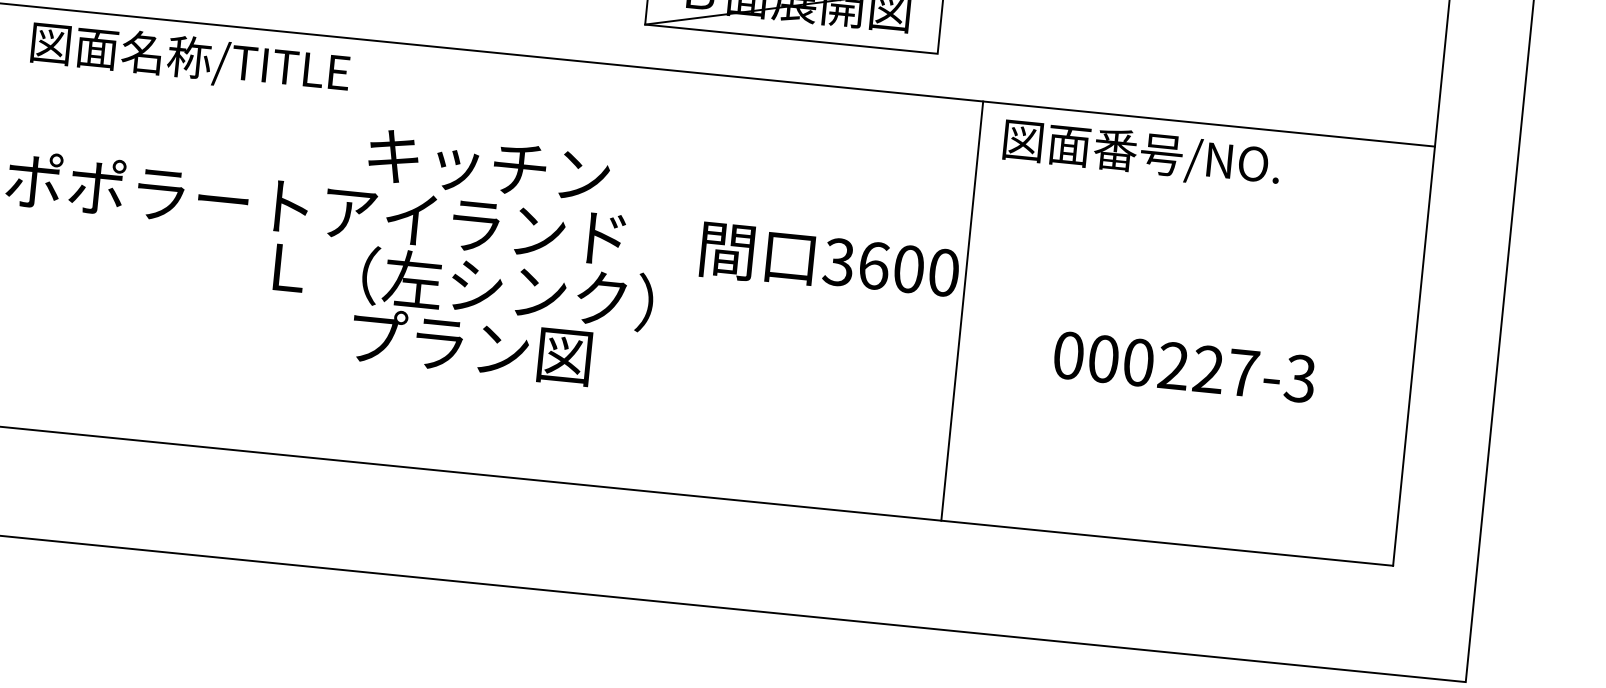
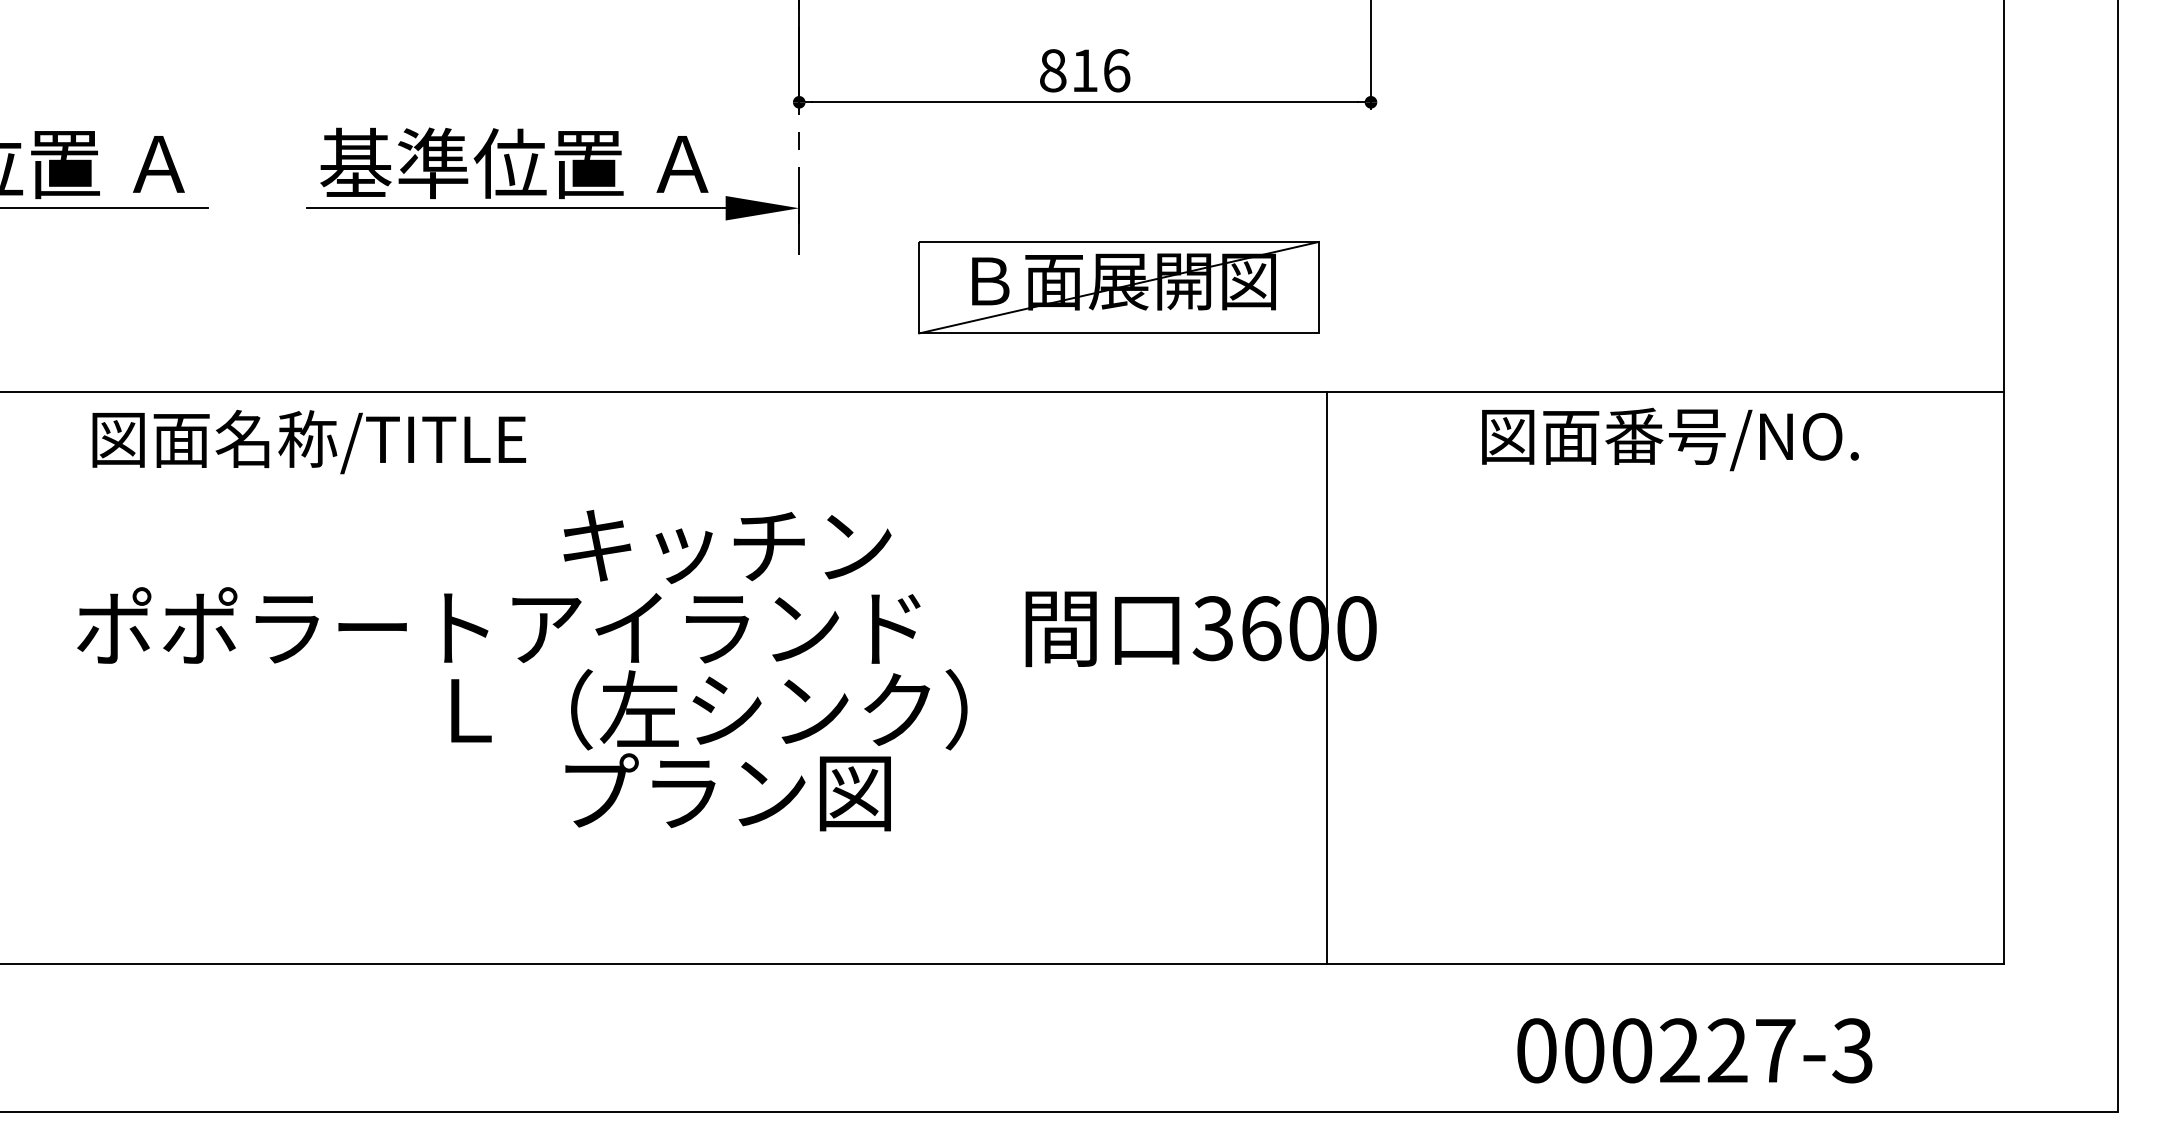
text: (1141, 154) -> (1670, 439), moved
line: (962, 310) -> (1326, 677), moved
text: (1184, 366) -> (1694, 1050), moved

